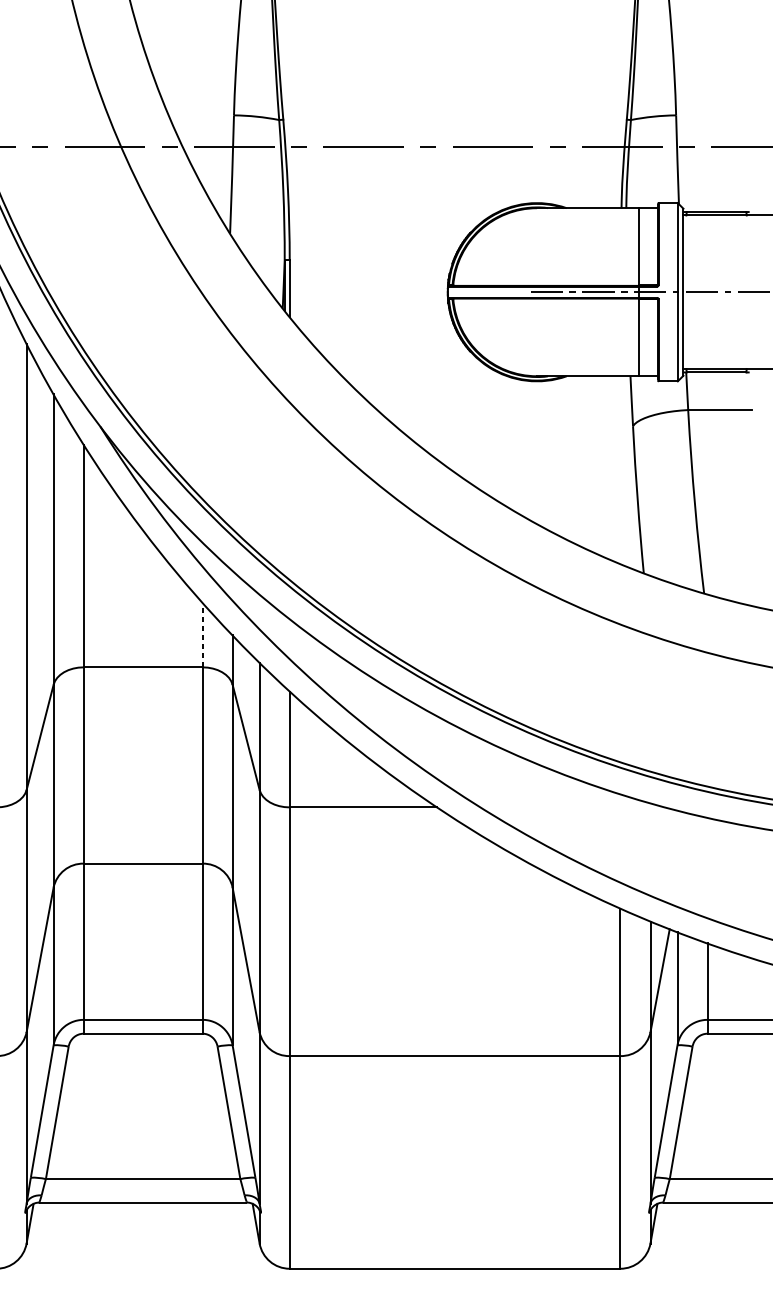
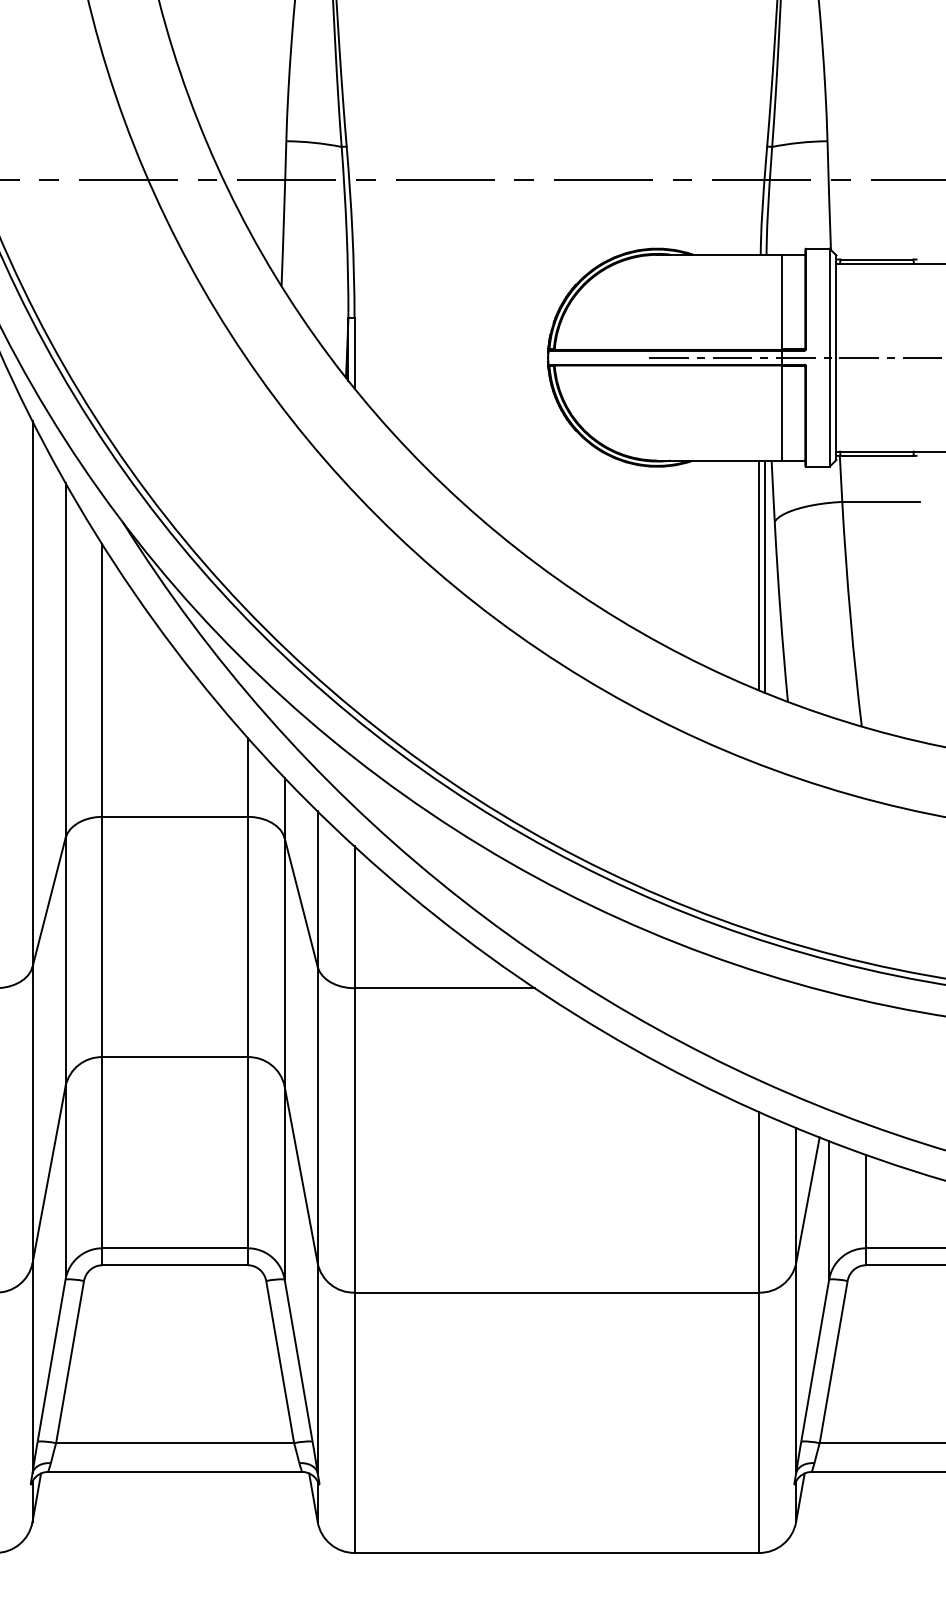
line: (620, 470) -> (759, 575), added
line: (625, 470) -> (765, 576), added
line: (202, 635) -> (247, 777), dashed -> solid

